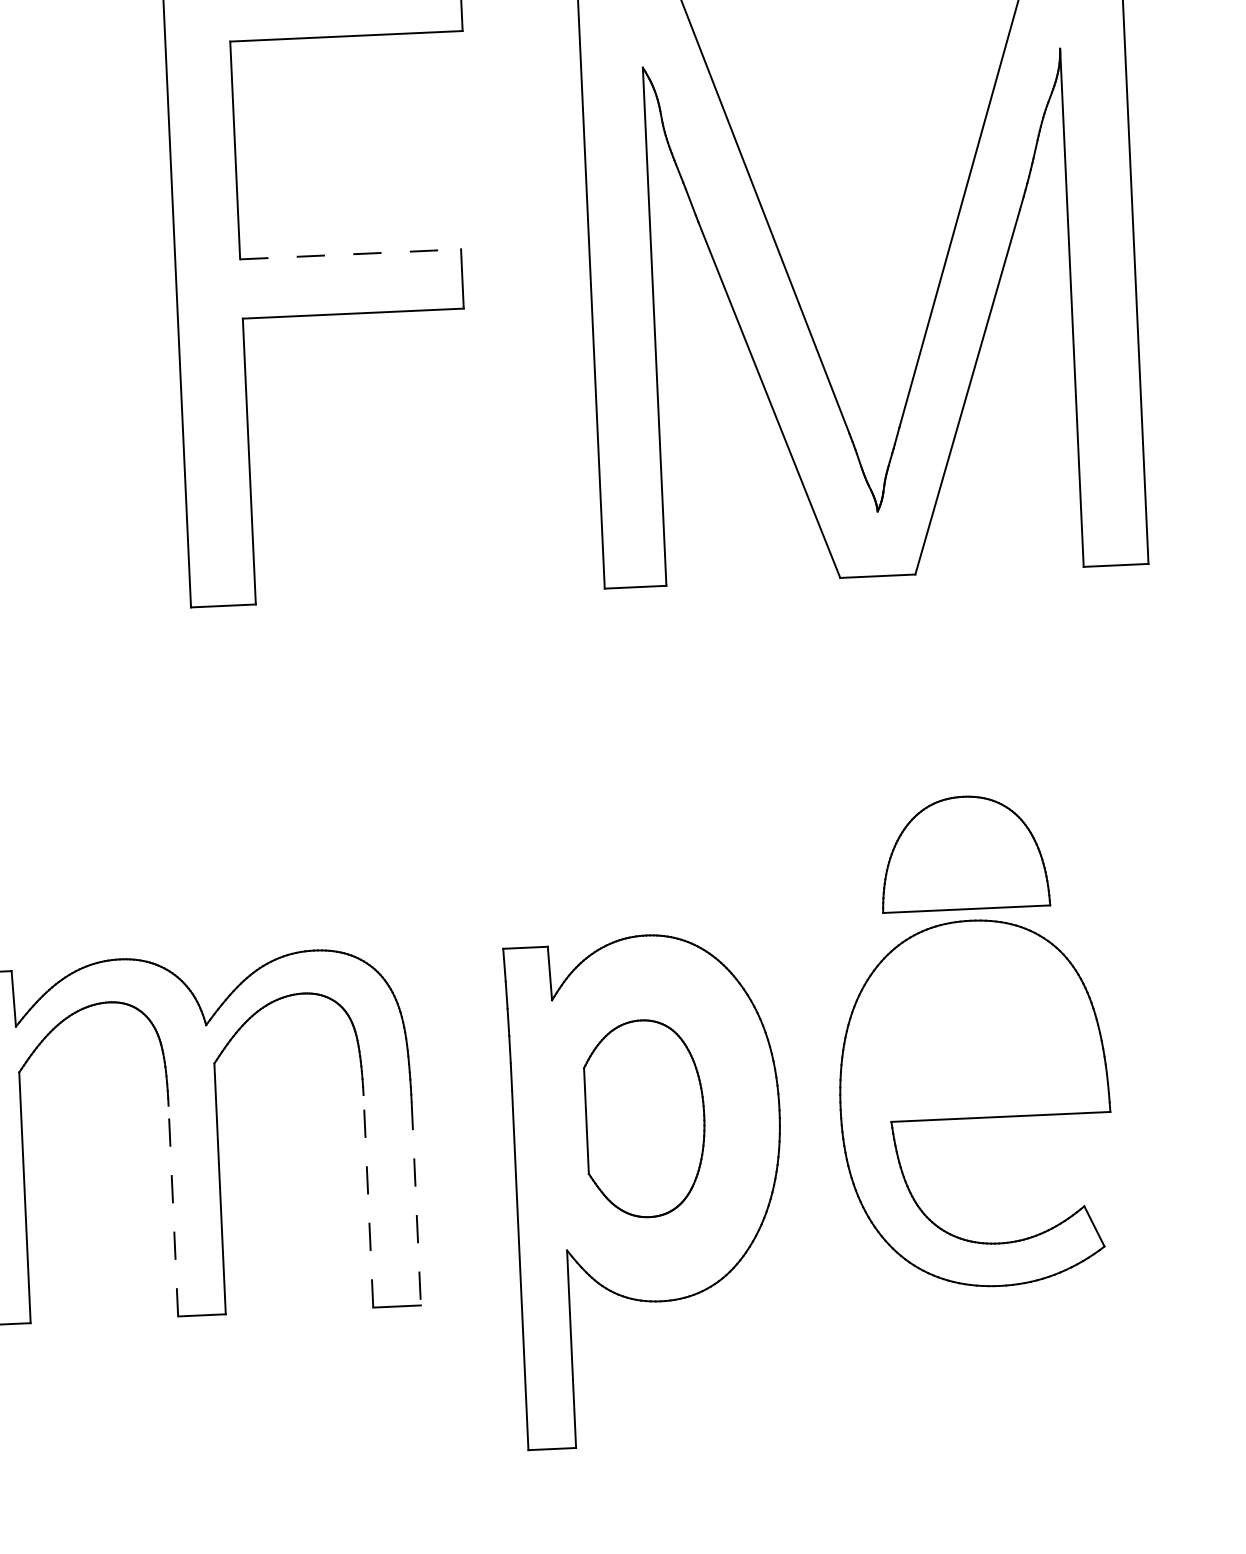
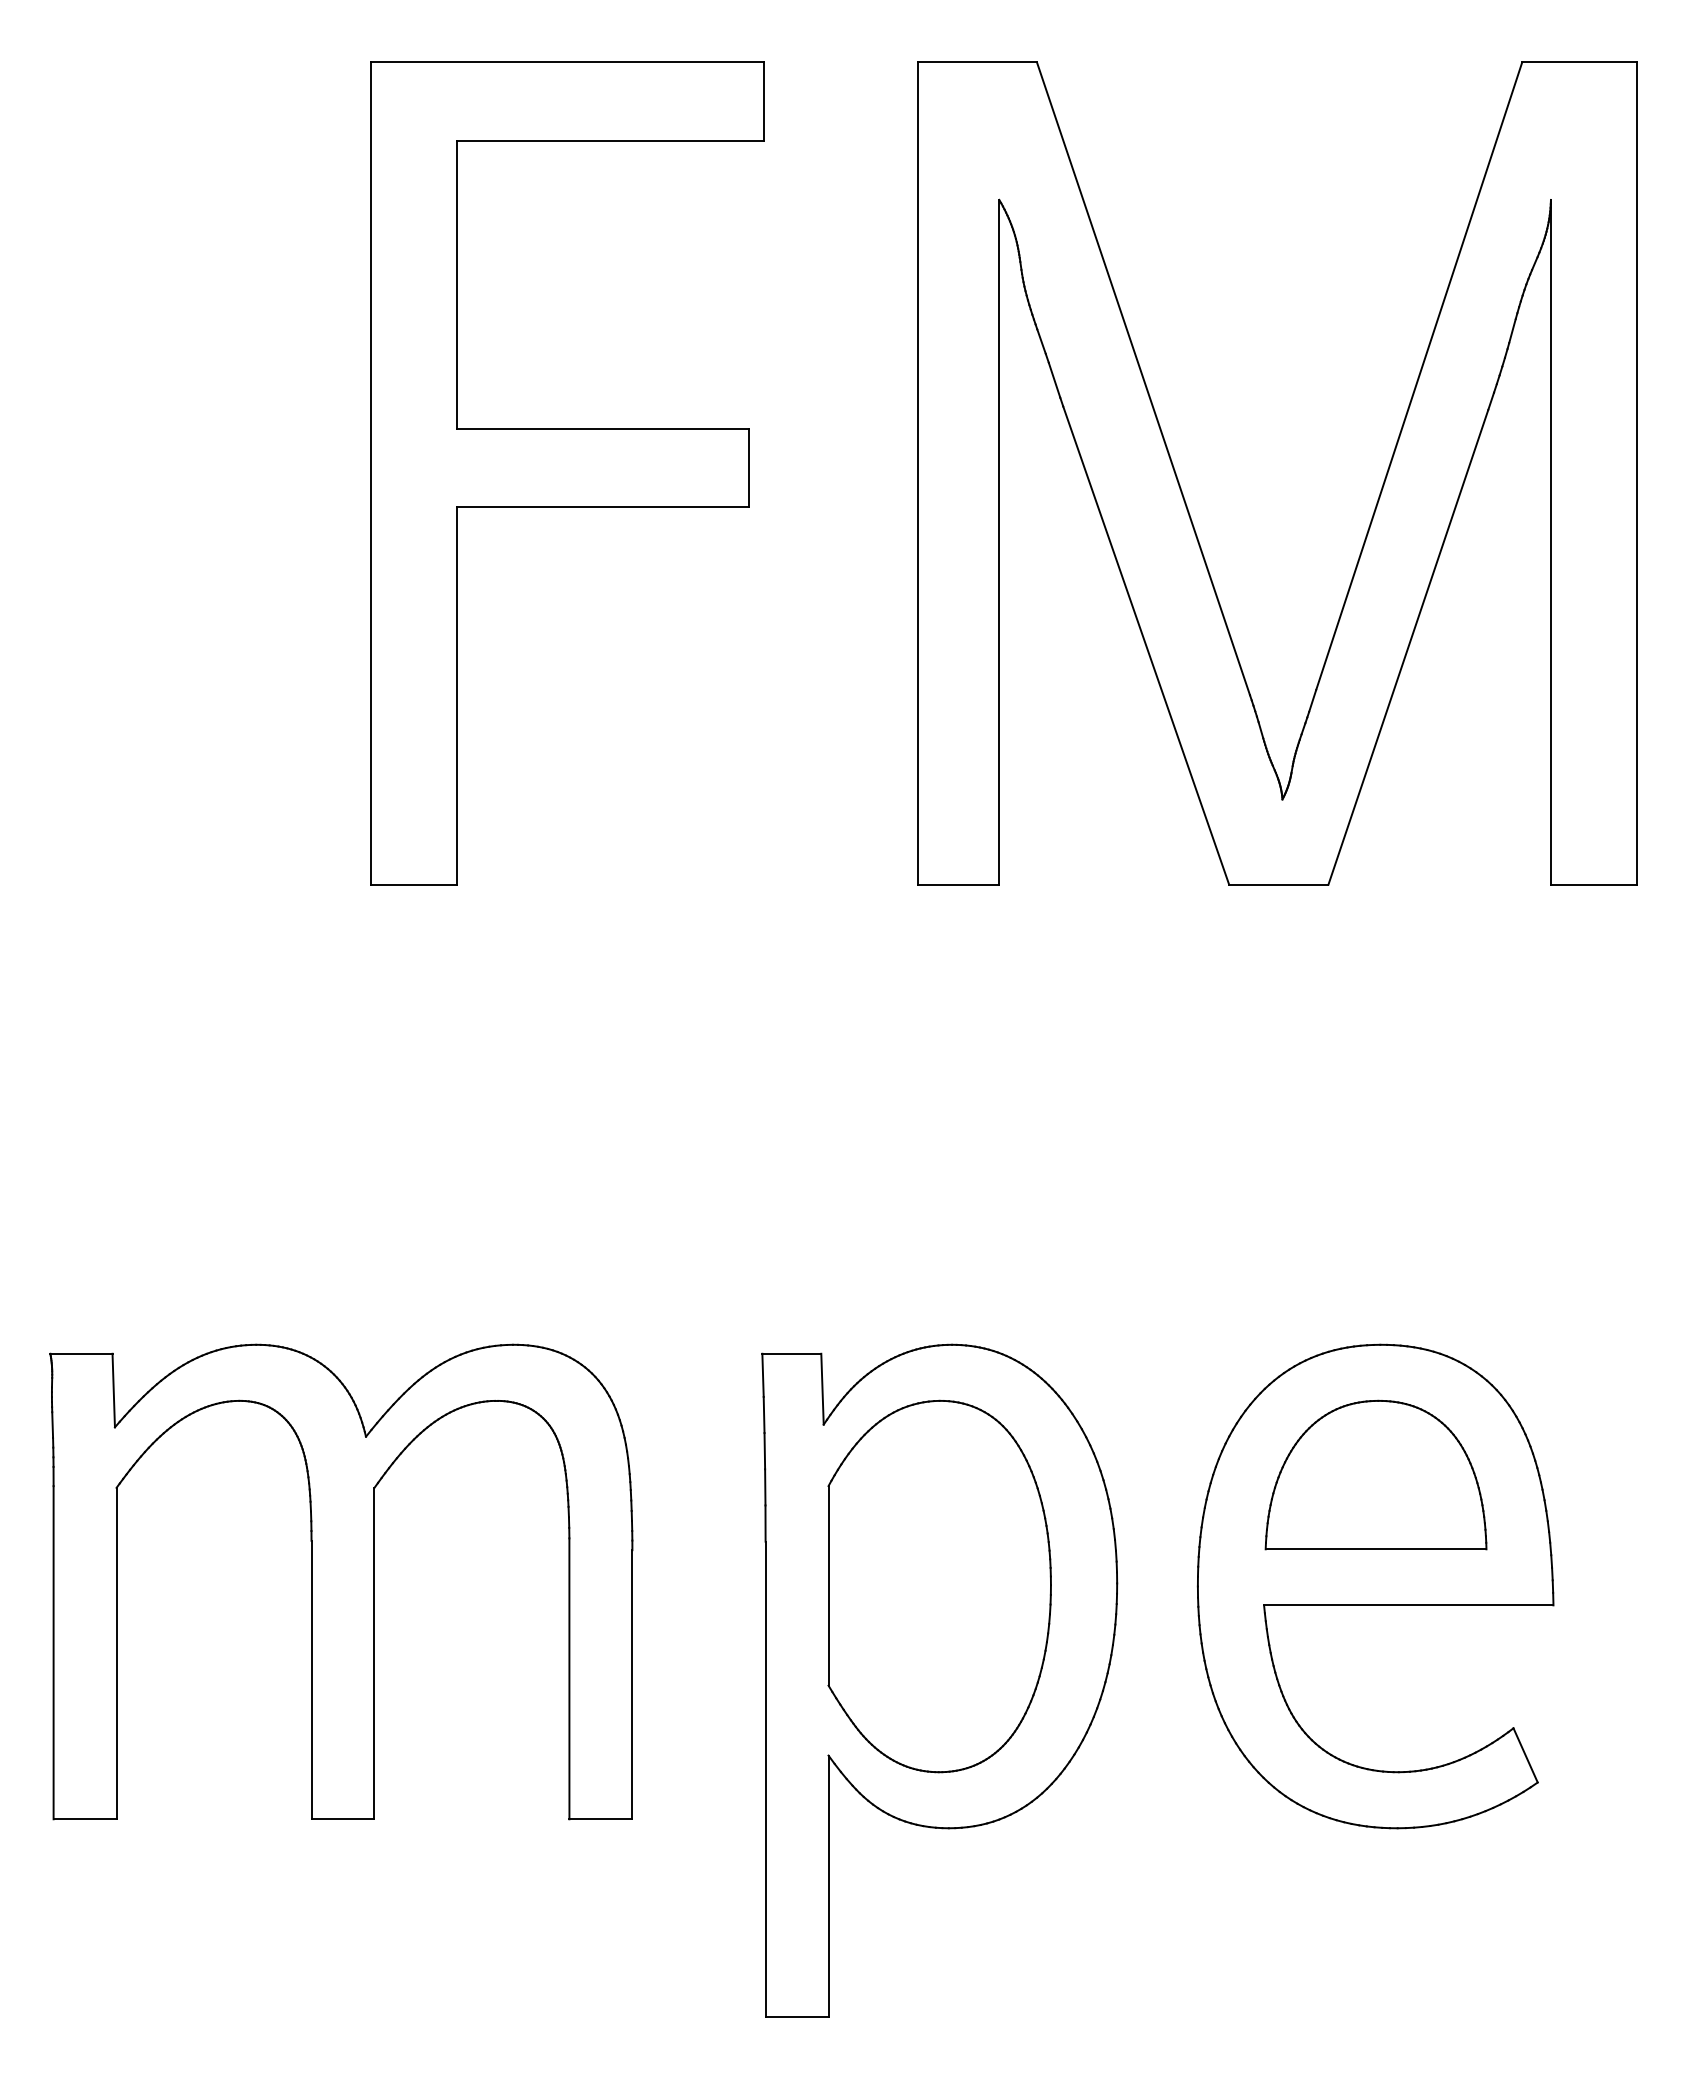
line: (350, 254) -> (602, 428), dashed -> solid
part: (963, 852) -> (1375, 1474), moved
part: (645, 1118) -> (939, 1586), size x1.43
line: (368, 1201) -> (569, 1678), dashed -> solid
line: (416, 1203) -> (632, 1684), dashed -> solid
line: (173, 1210) -> (311, 1679), dashed -> solid

